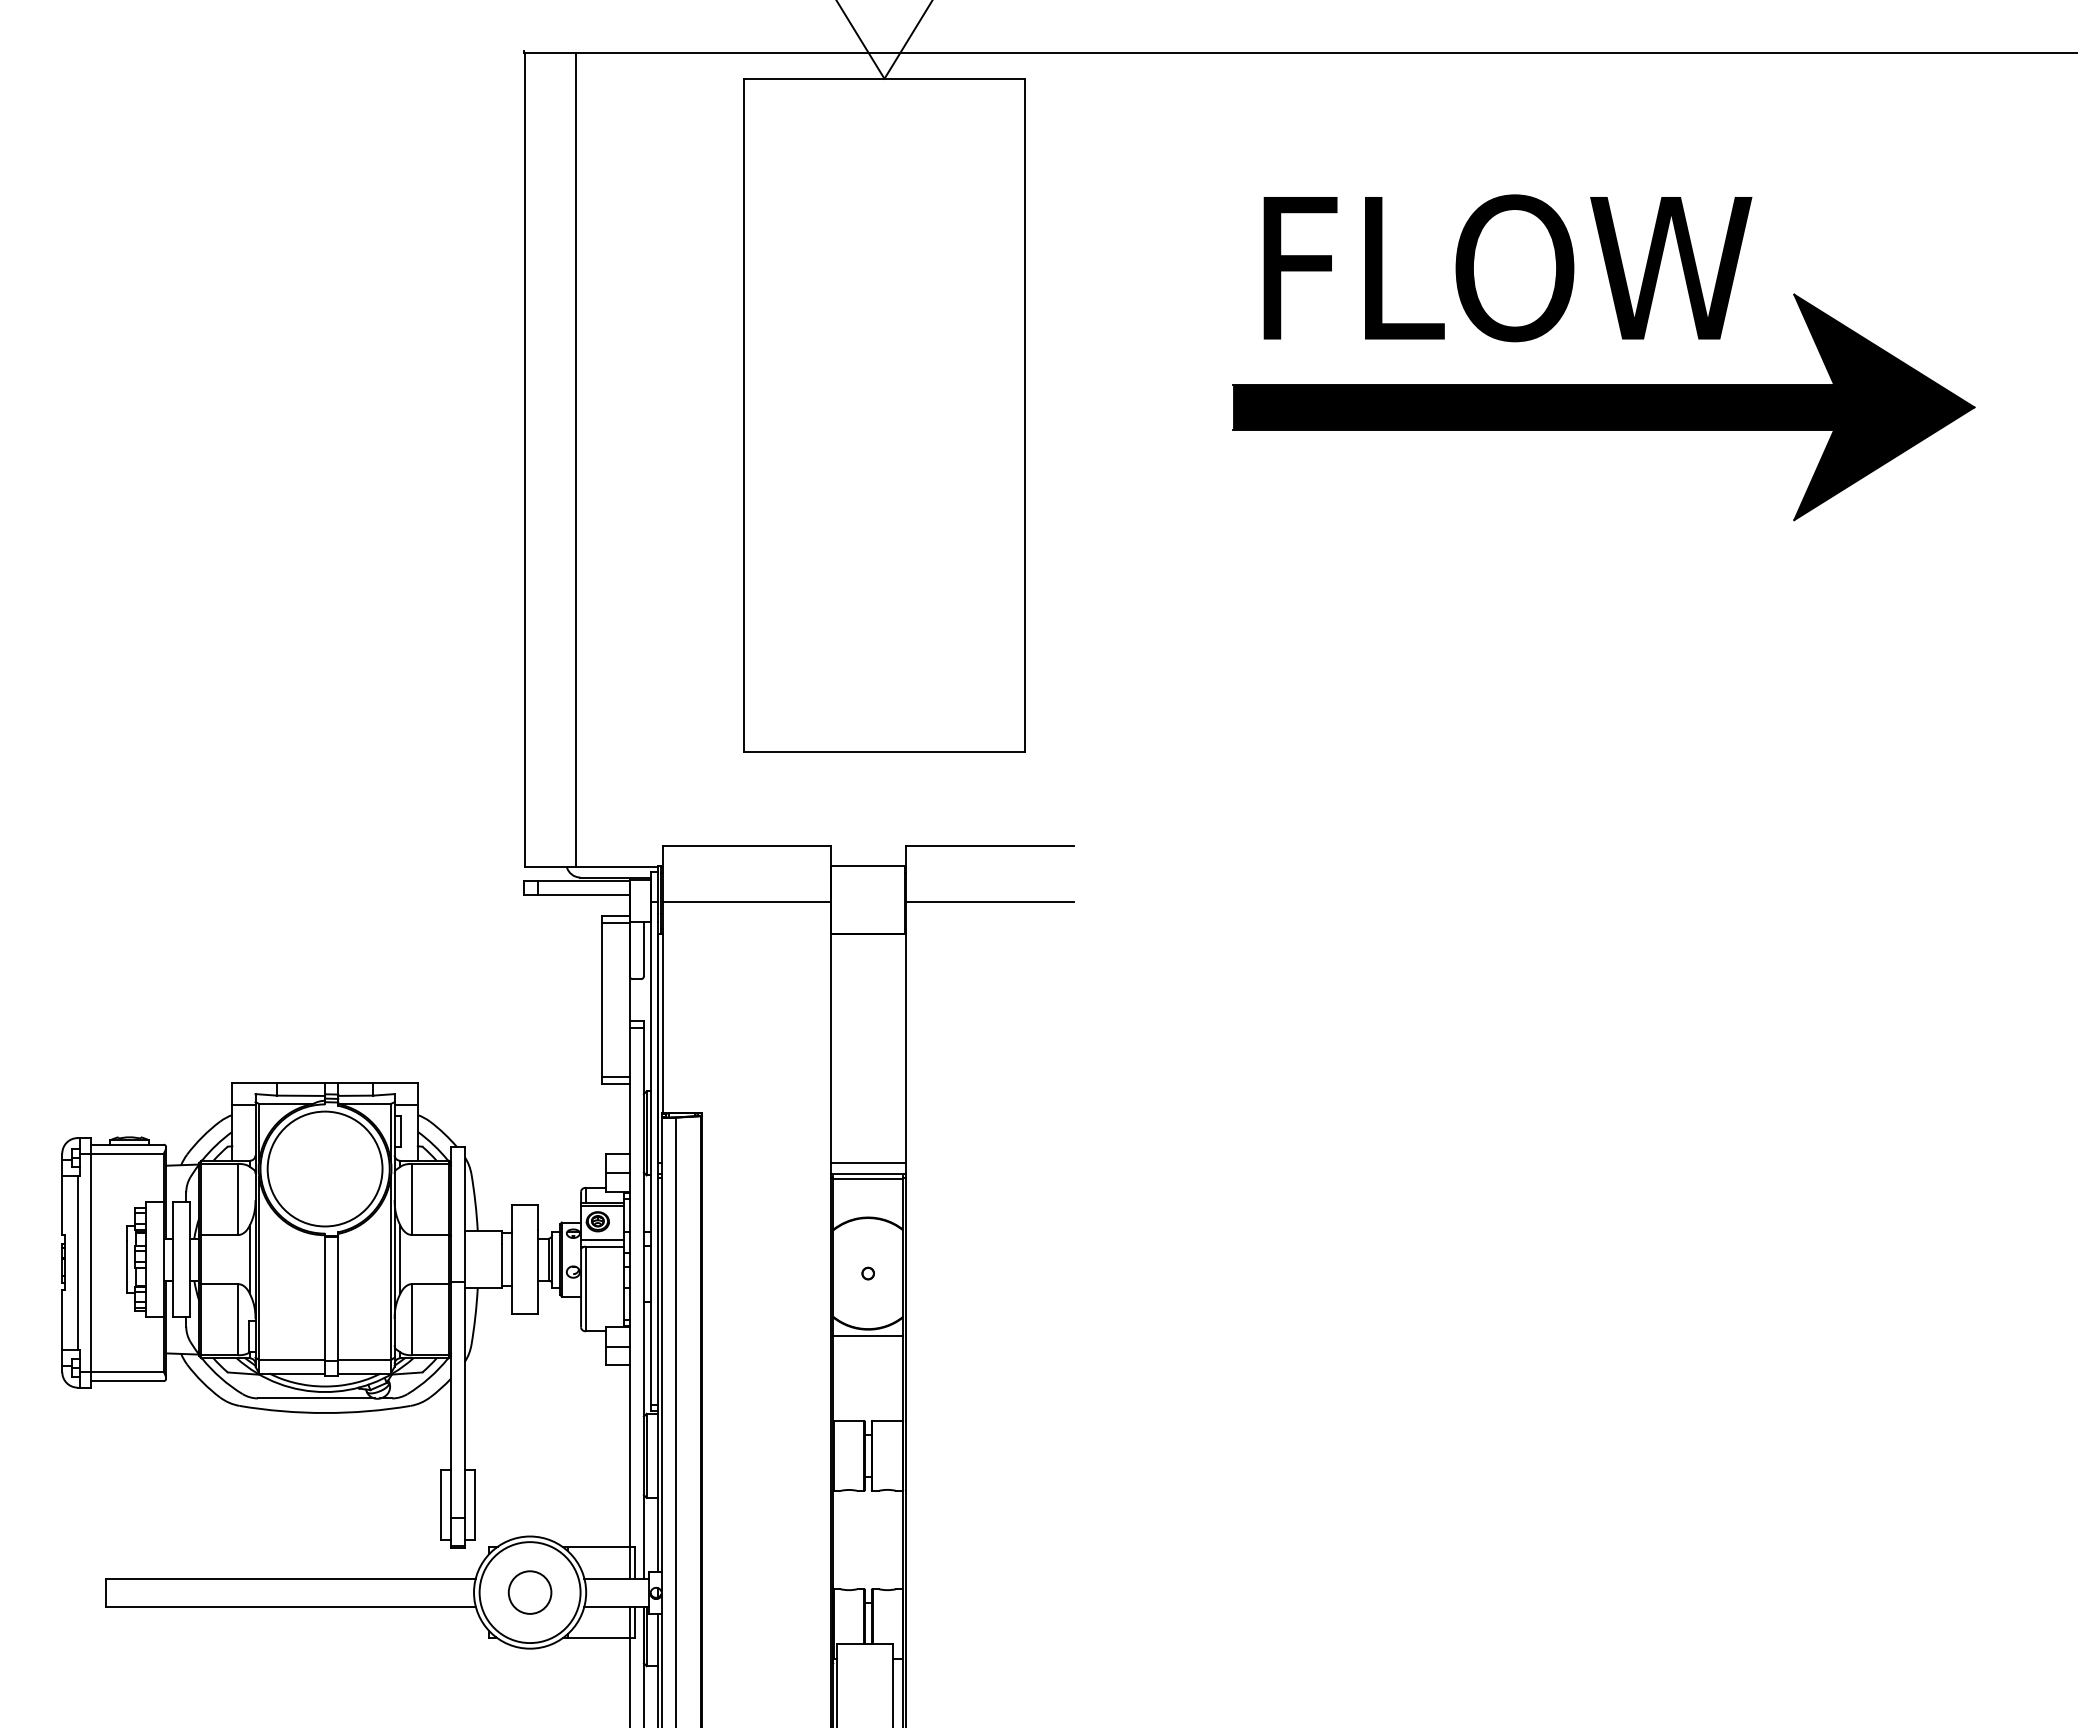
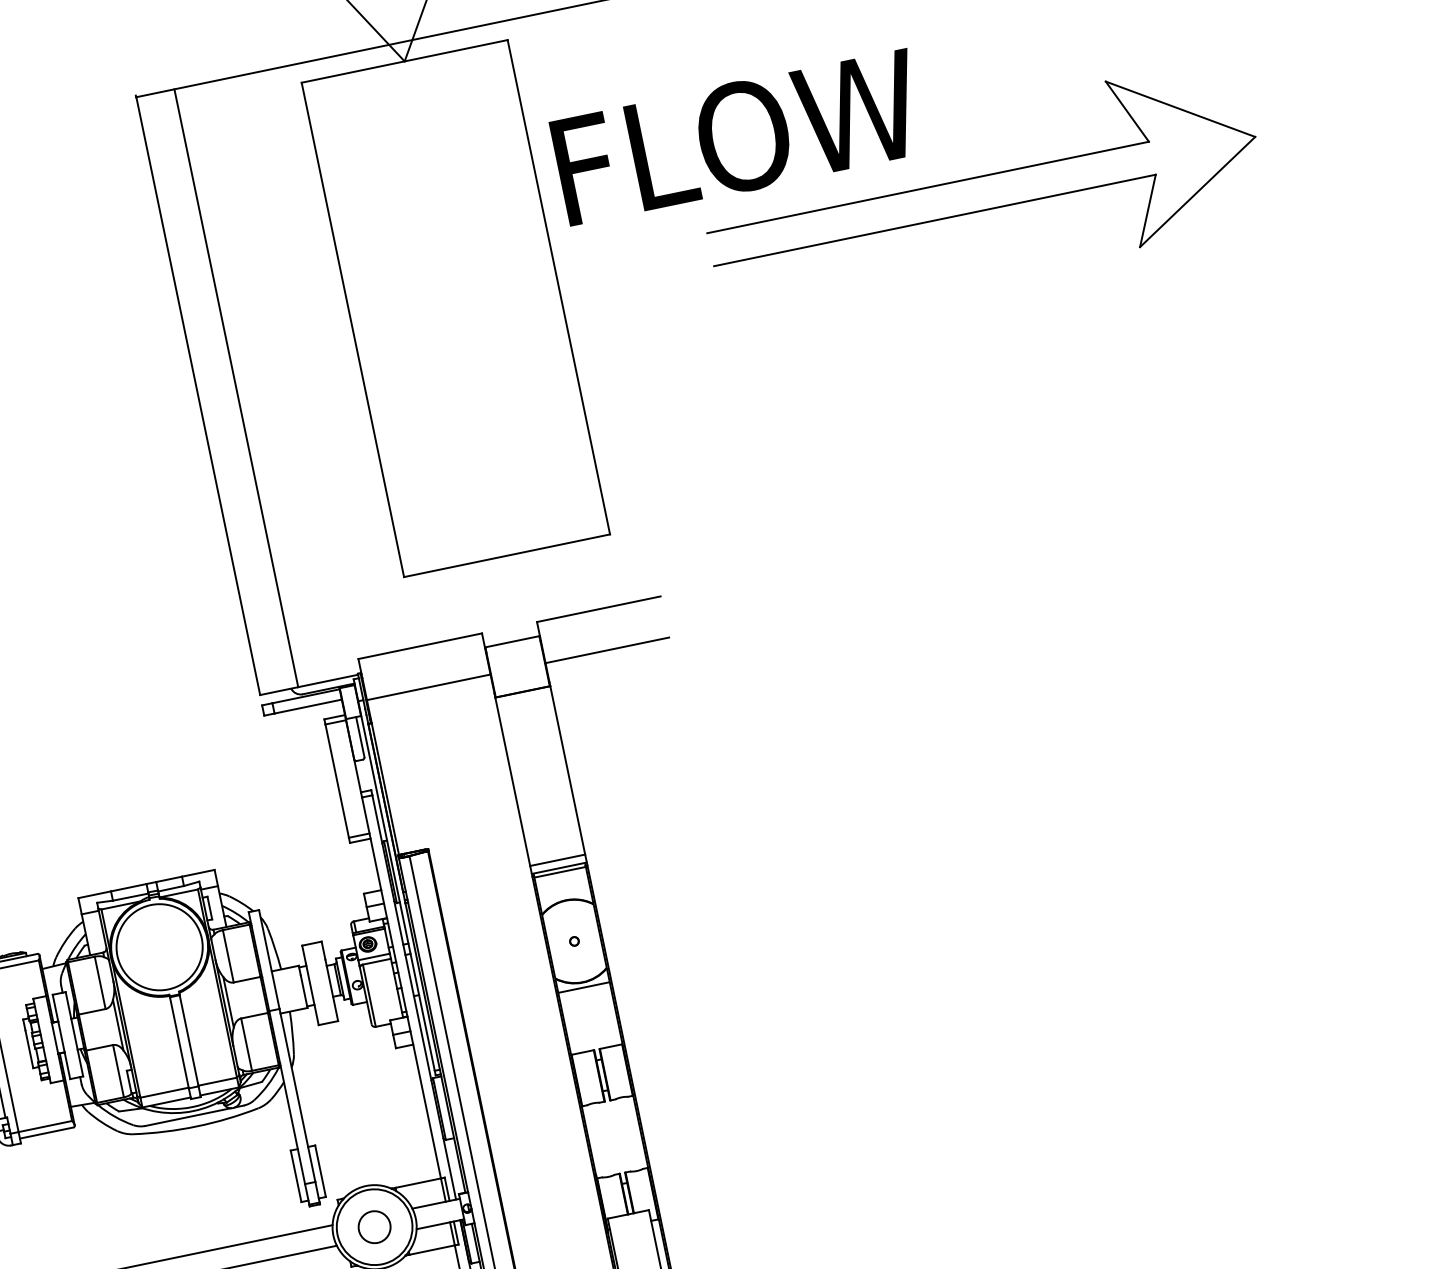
text: (1507, 268) -> (738, 137), moved
fill: (1603, 407) -> (982, 193), removed

